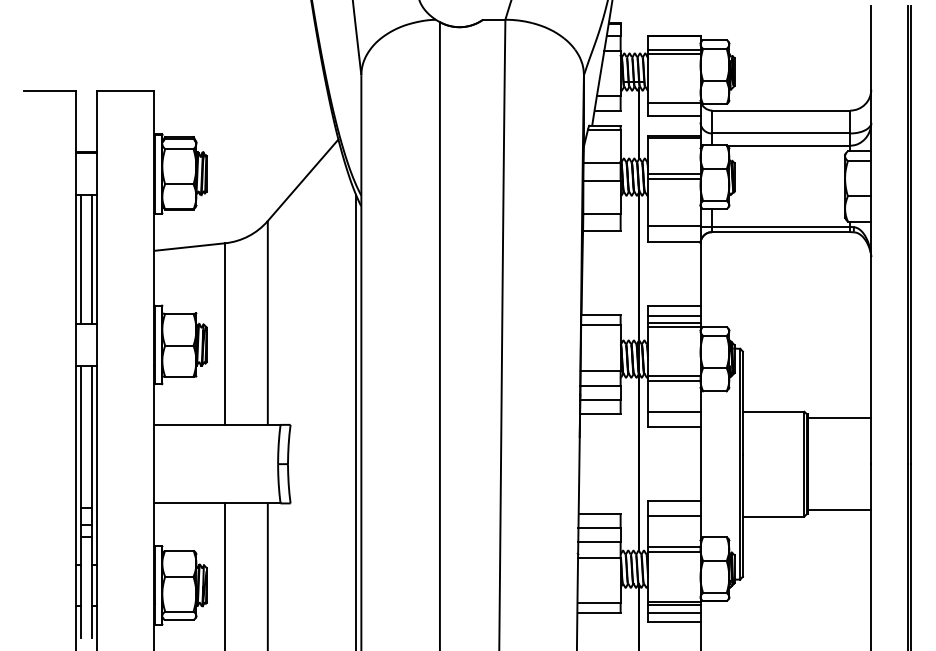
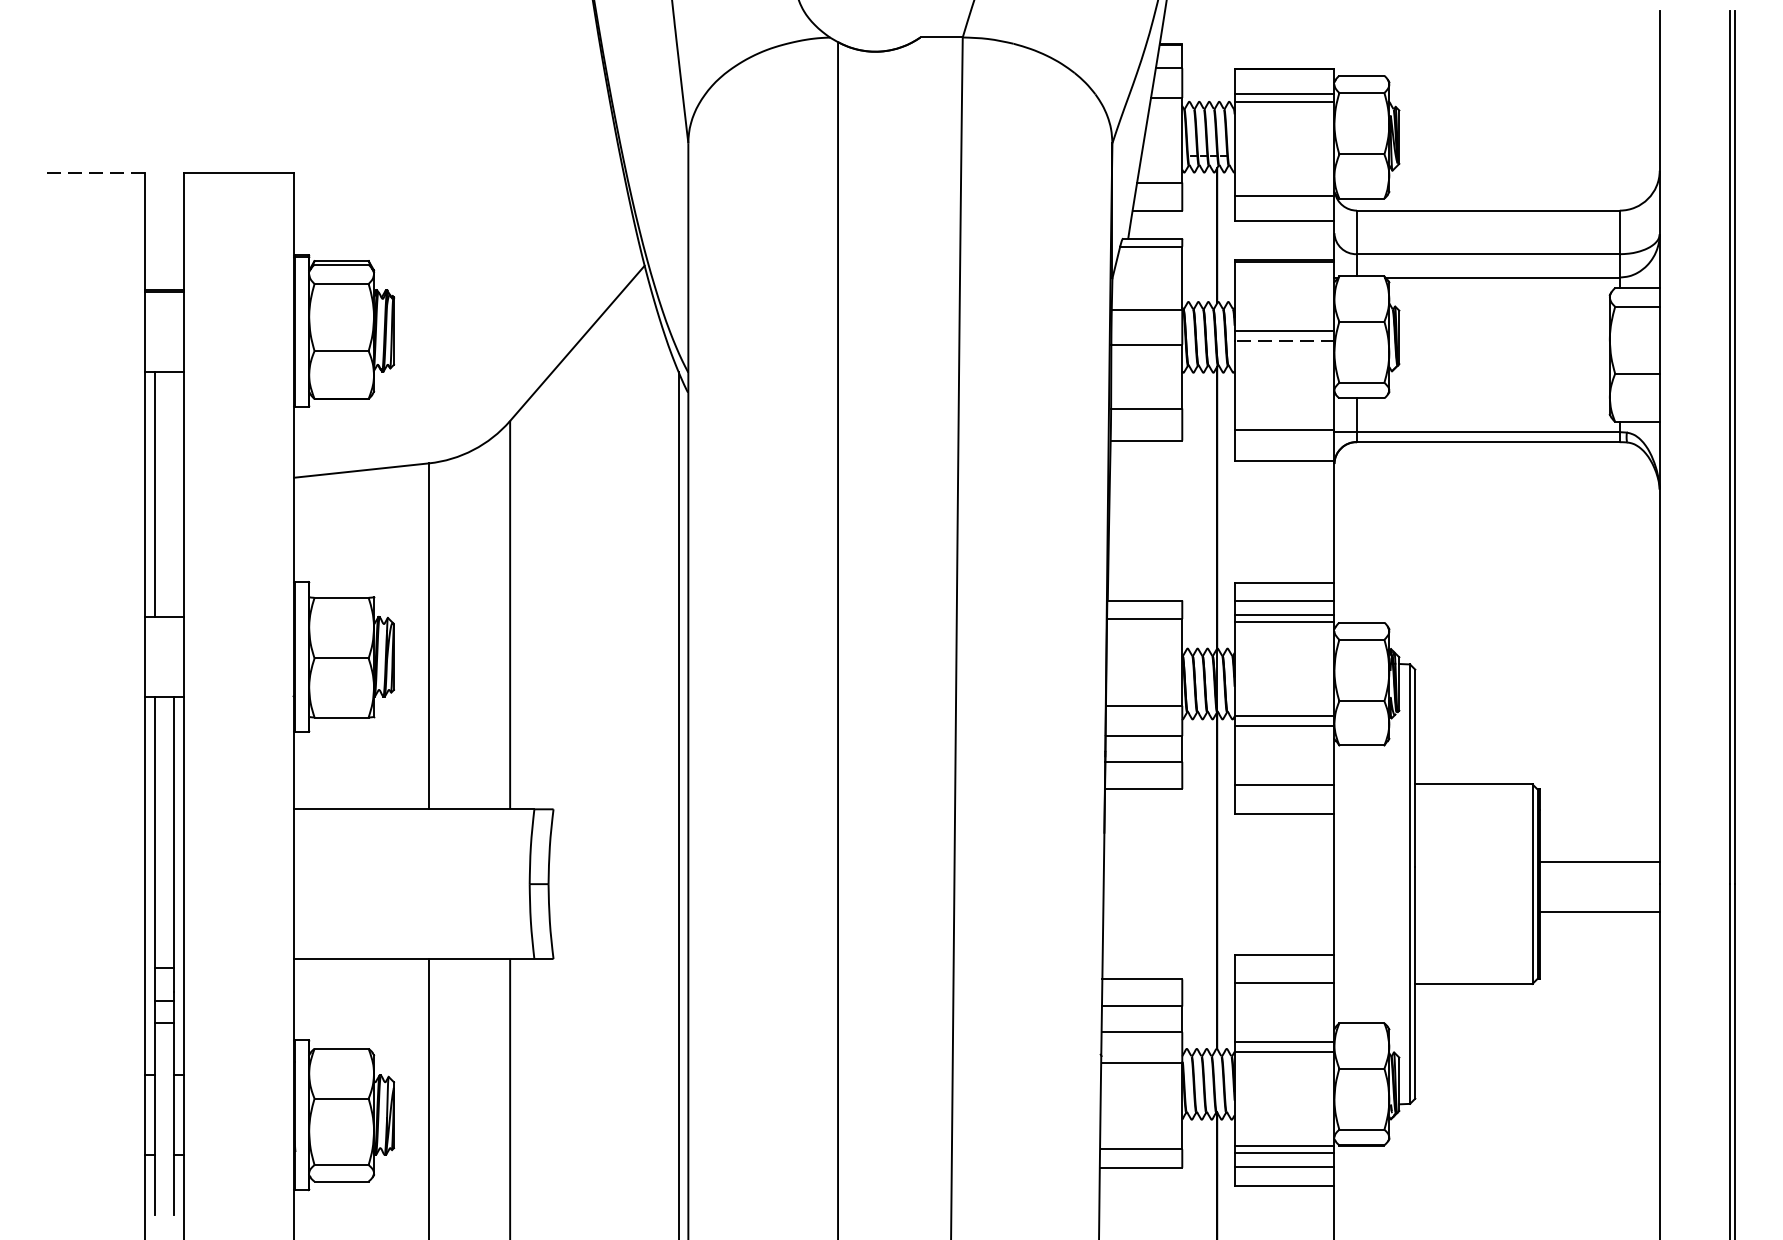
line: (49, 90) -> (94, 172), solid -> dashed
line: (673, 179) -> (1282, 341), solid -> dashed
line: (91, 259) -> (174, 494), removed
line: (839, 418) -> (1599, 861), moved
line: (839, 509) -> (1599, 911), moved

